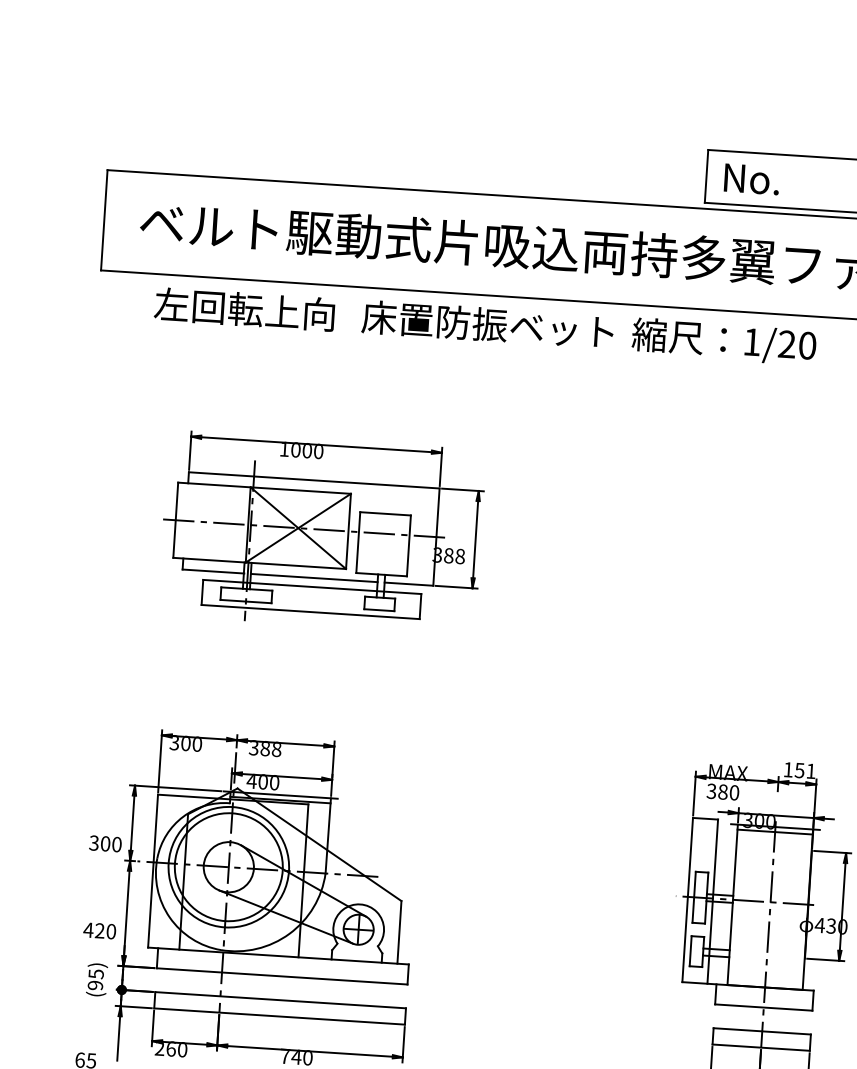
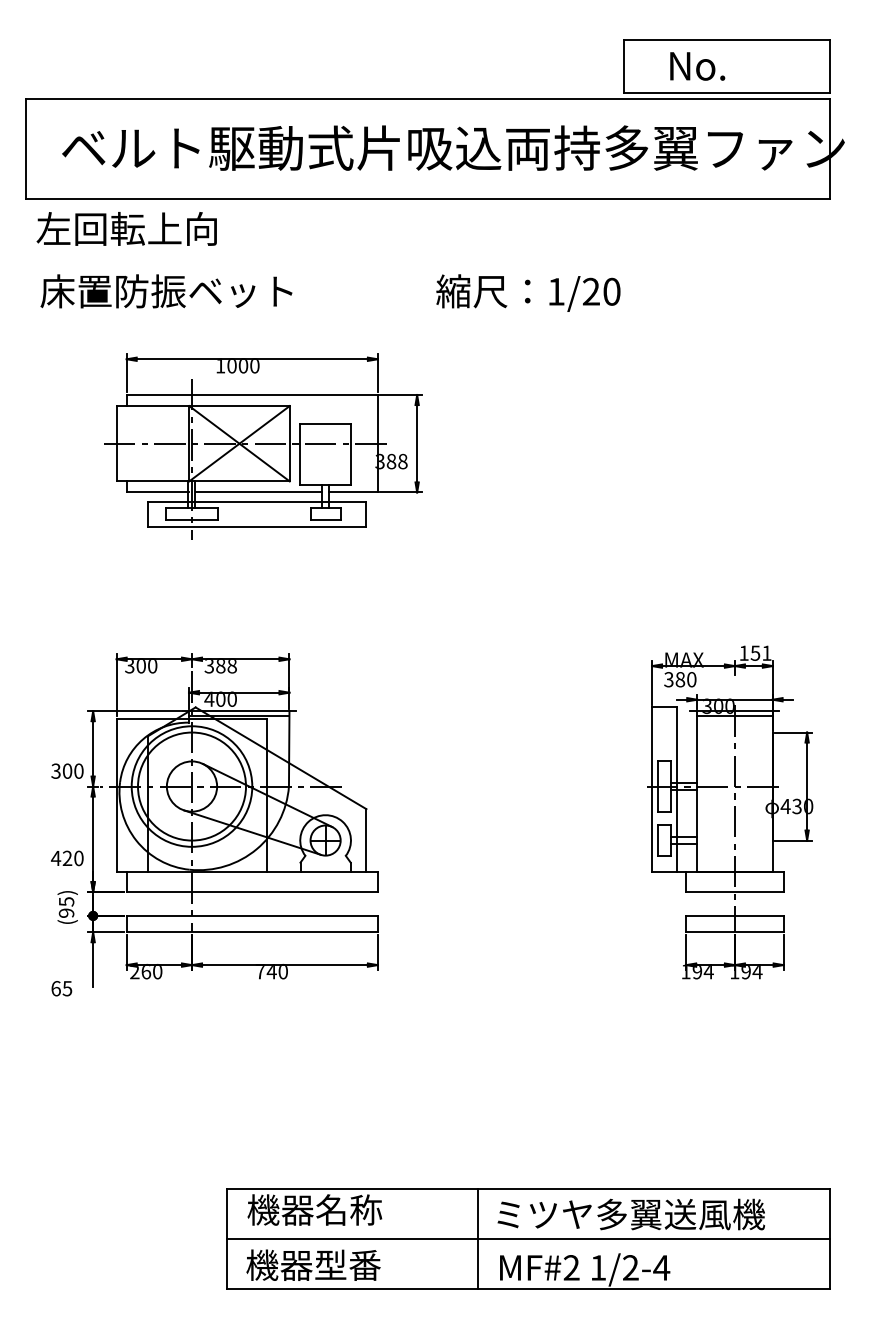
text: (751, 179) -> (697, 66), moved
text: (244, 309) -> (126, 228), moved
text: (487, 324) -> (166, 291), moved
text: (724, 341) -> (528, 292), moved

